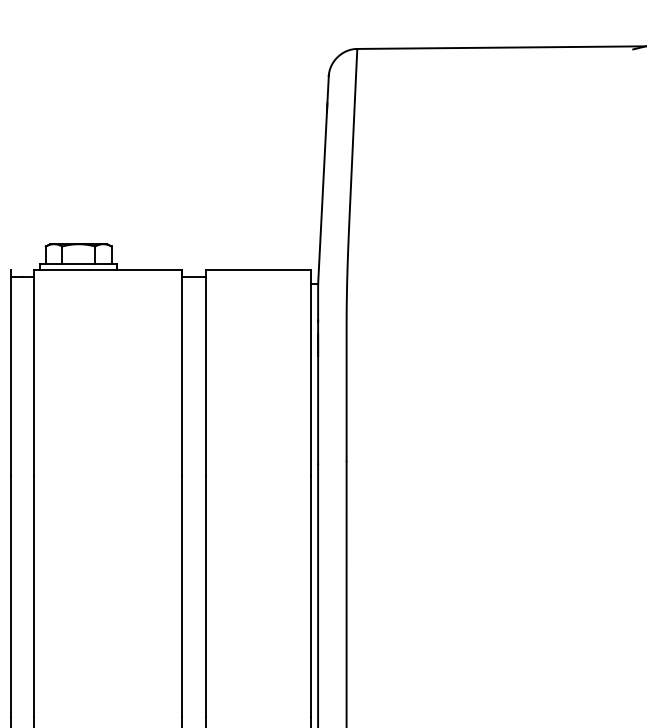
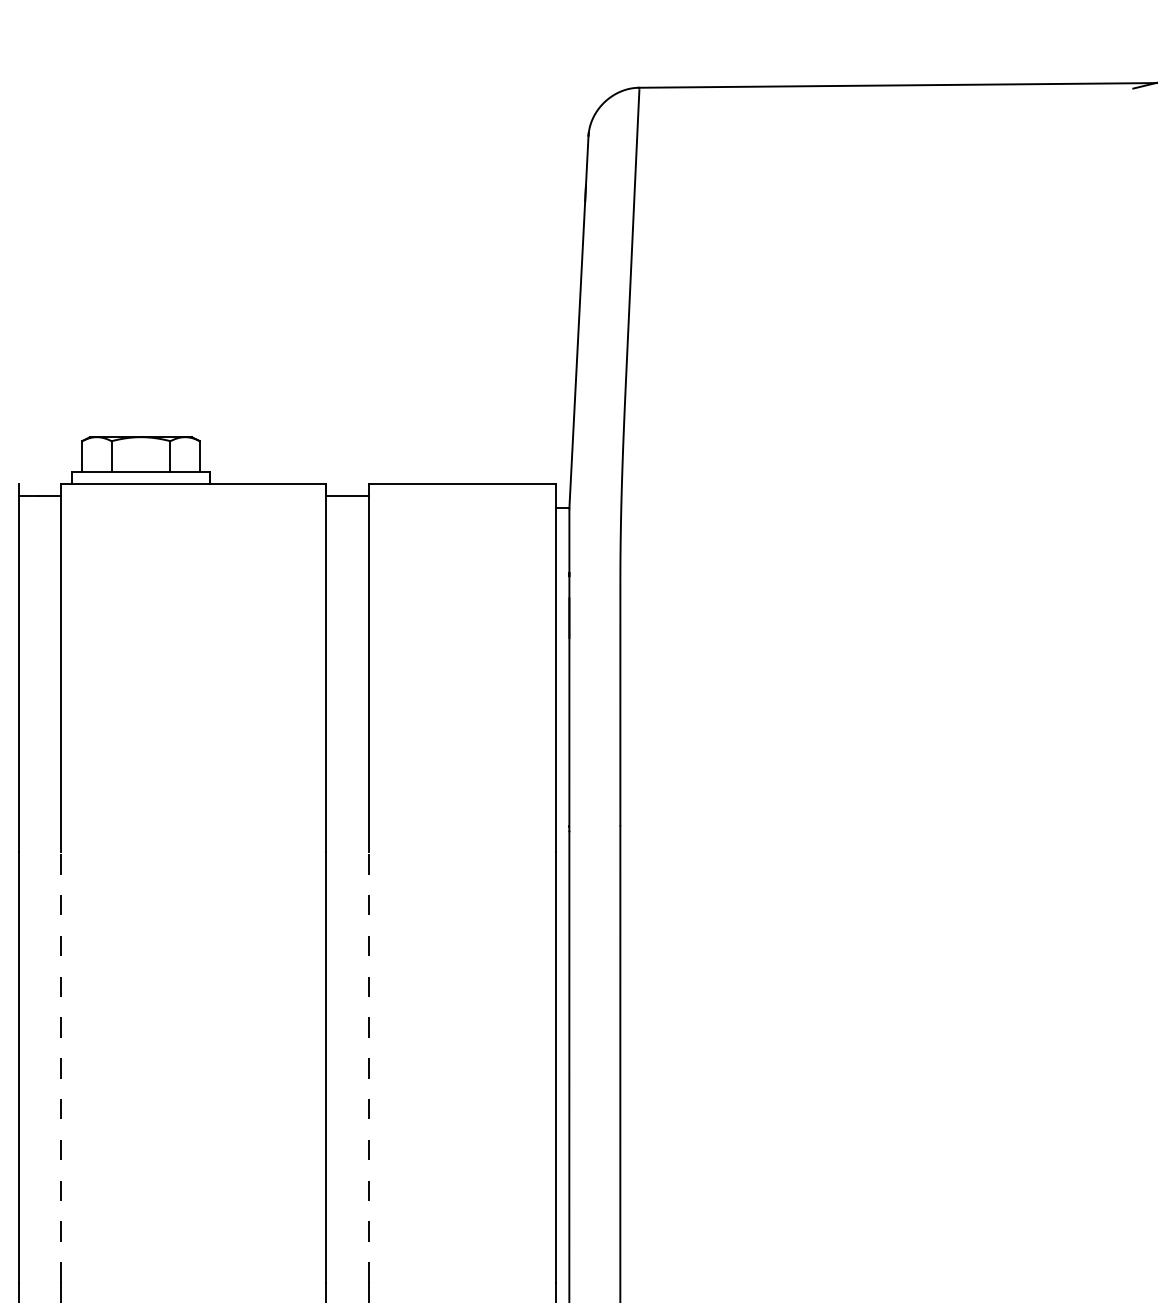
line: (33, 595) -> (60, 1065), solid -> dashed
line: (206, 595) -> (369, 1065), solid -> dashed

